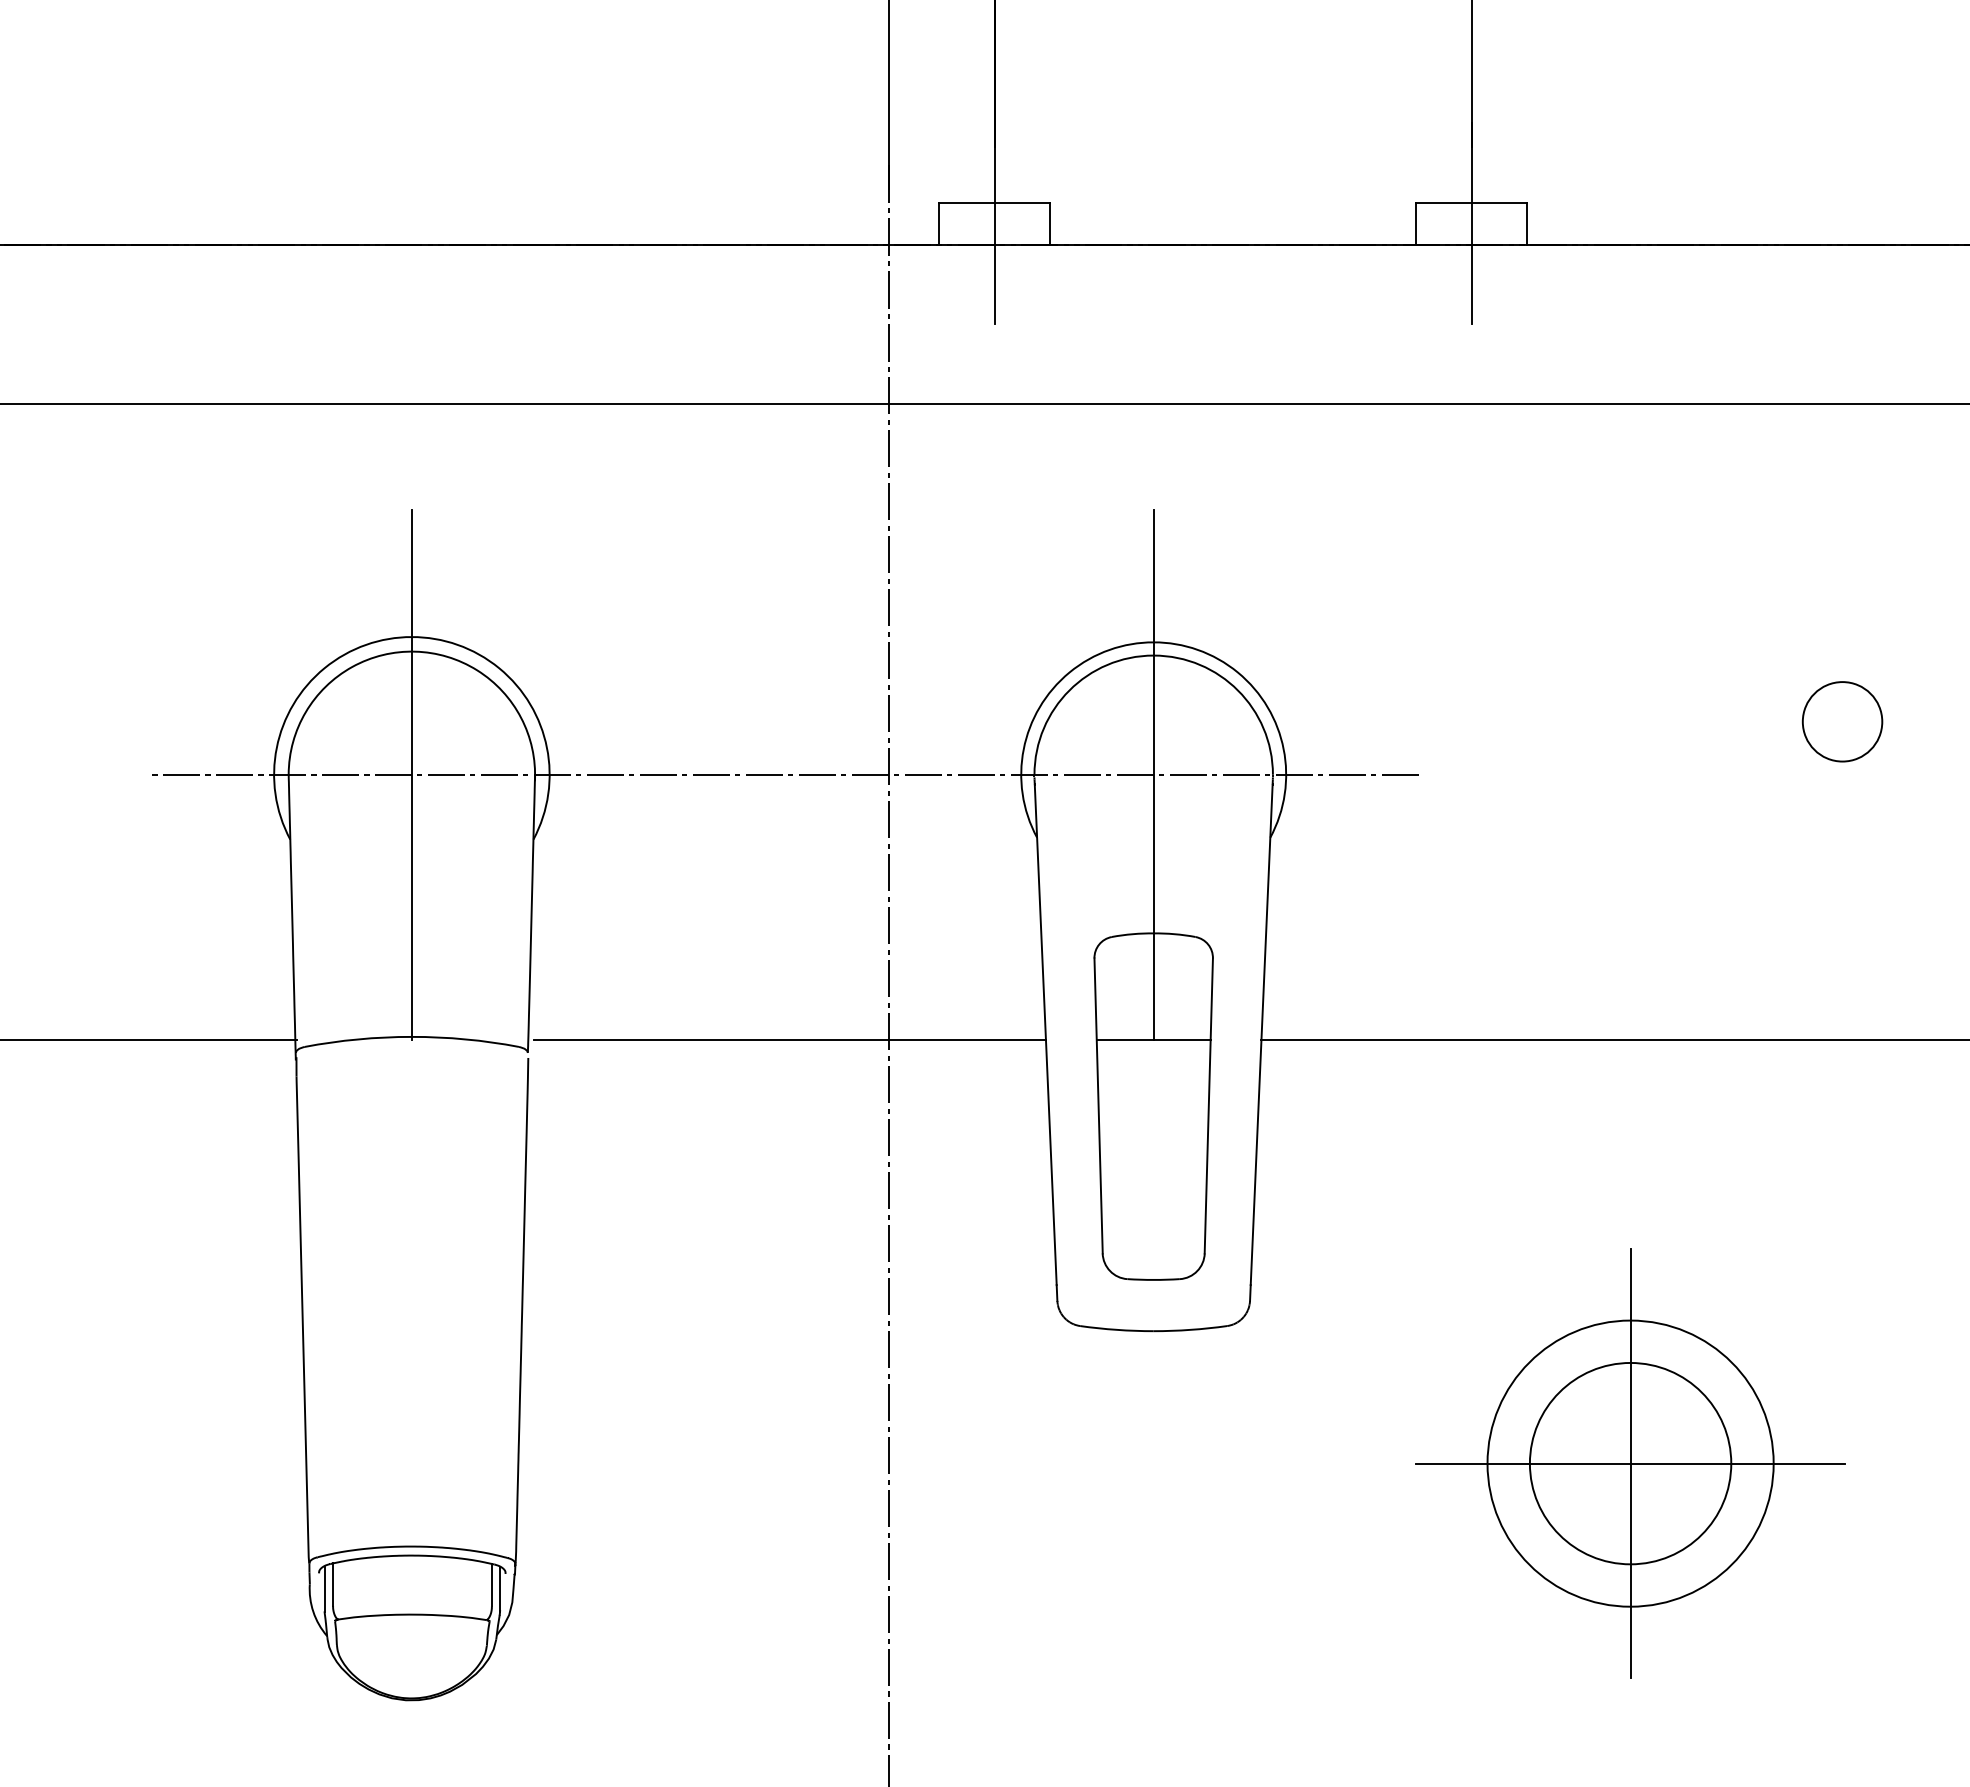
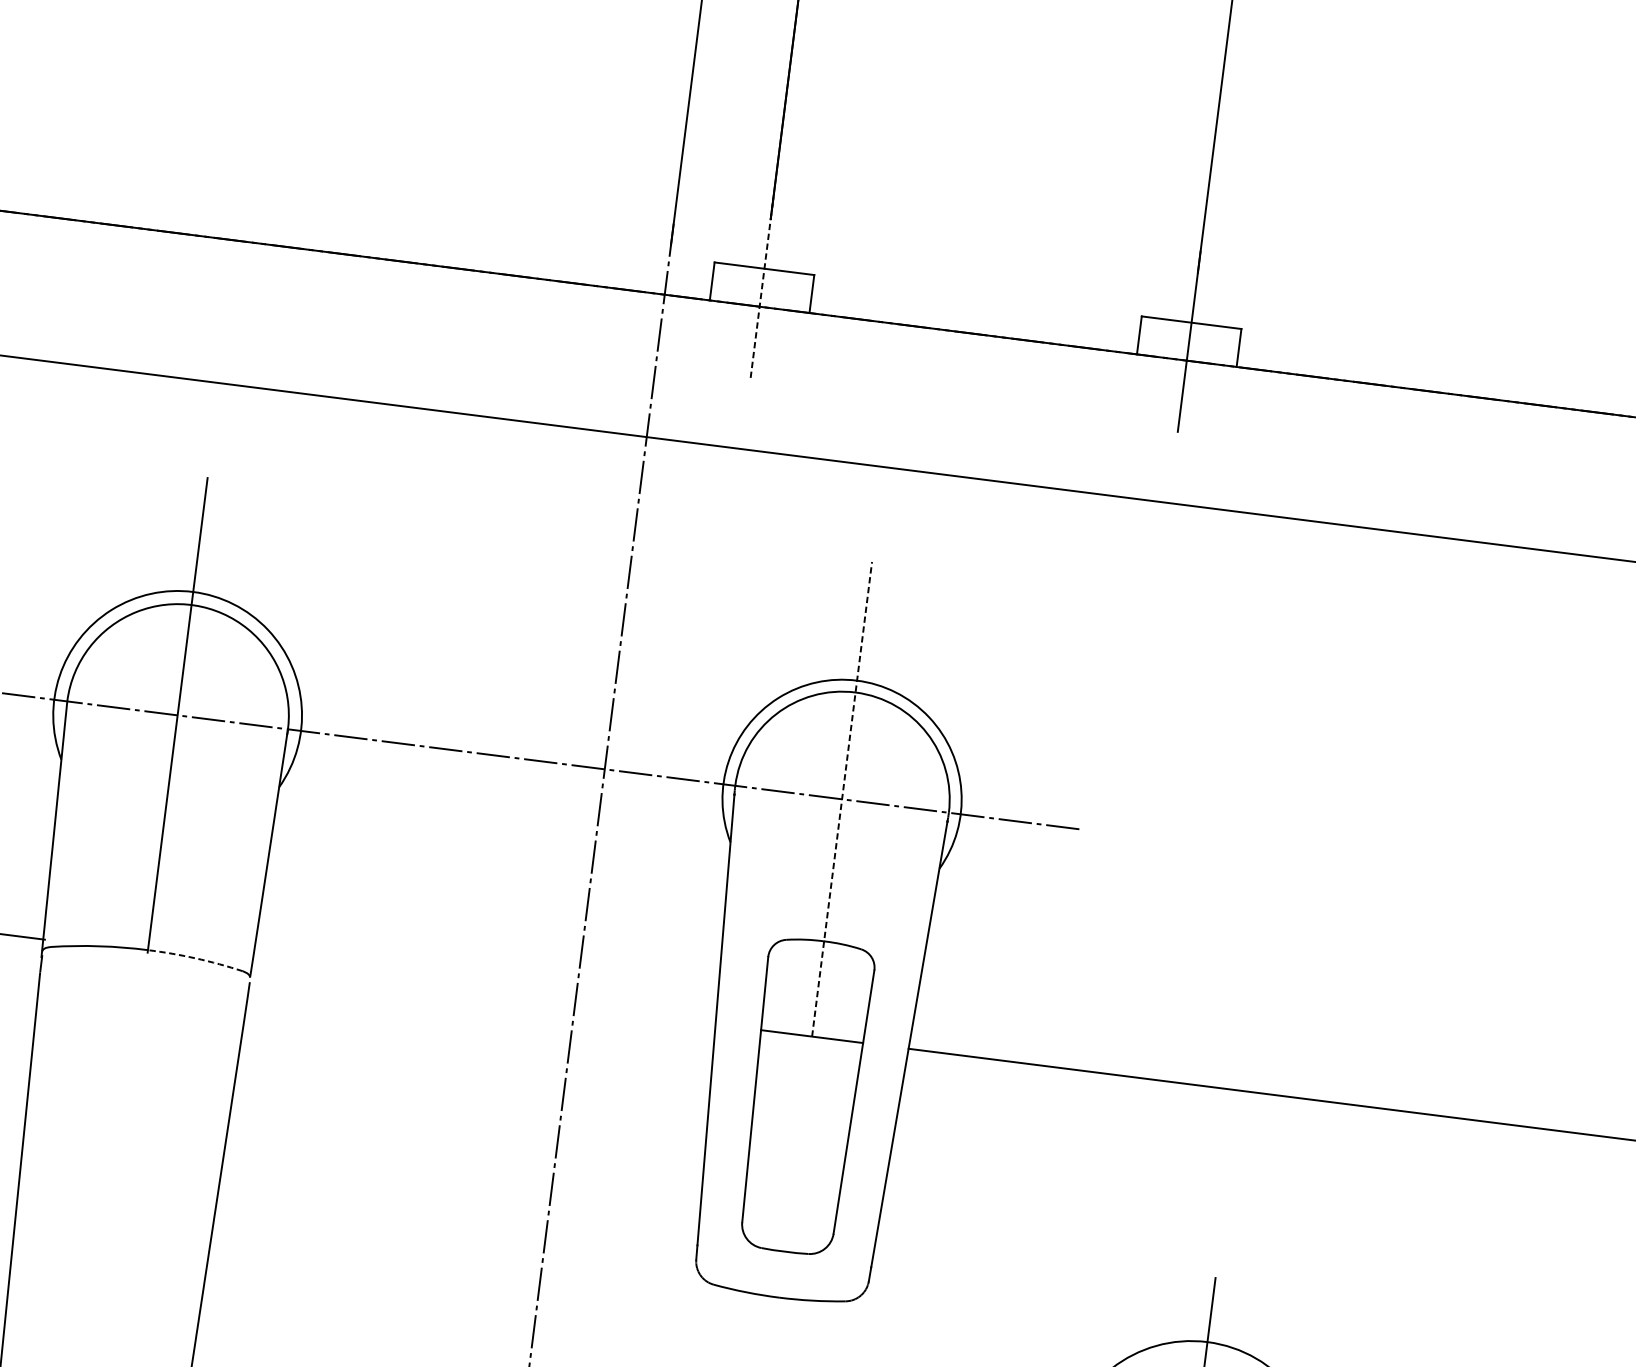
line: (994, 223) -> (761, 287), solid -> dashed
circle: (1842, 721) -> (1465, 829), removed
line: (1153, 774) -> (841, 799), solid -> dashed
arc: (465, 1039) -> (195, 958), solid -> dashed
line: (789, 1039) -> (485, 995), removed

